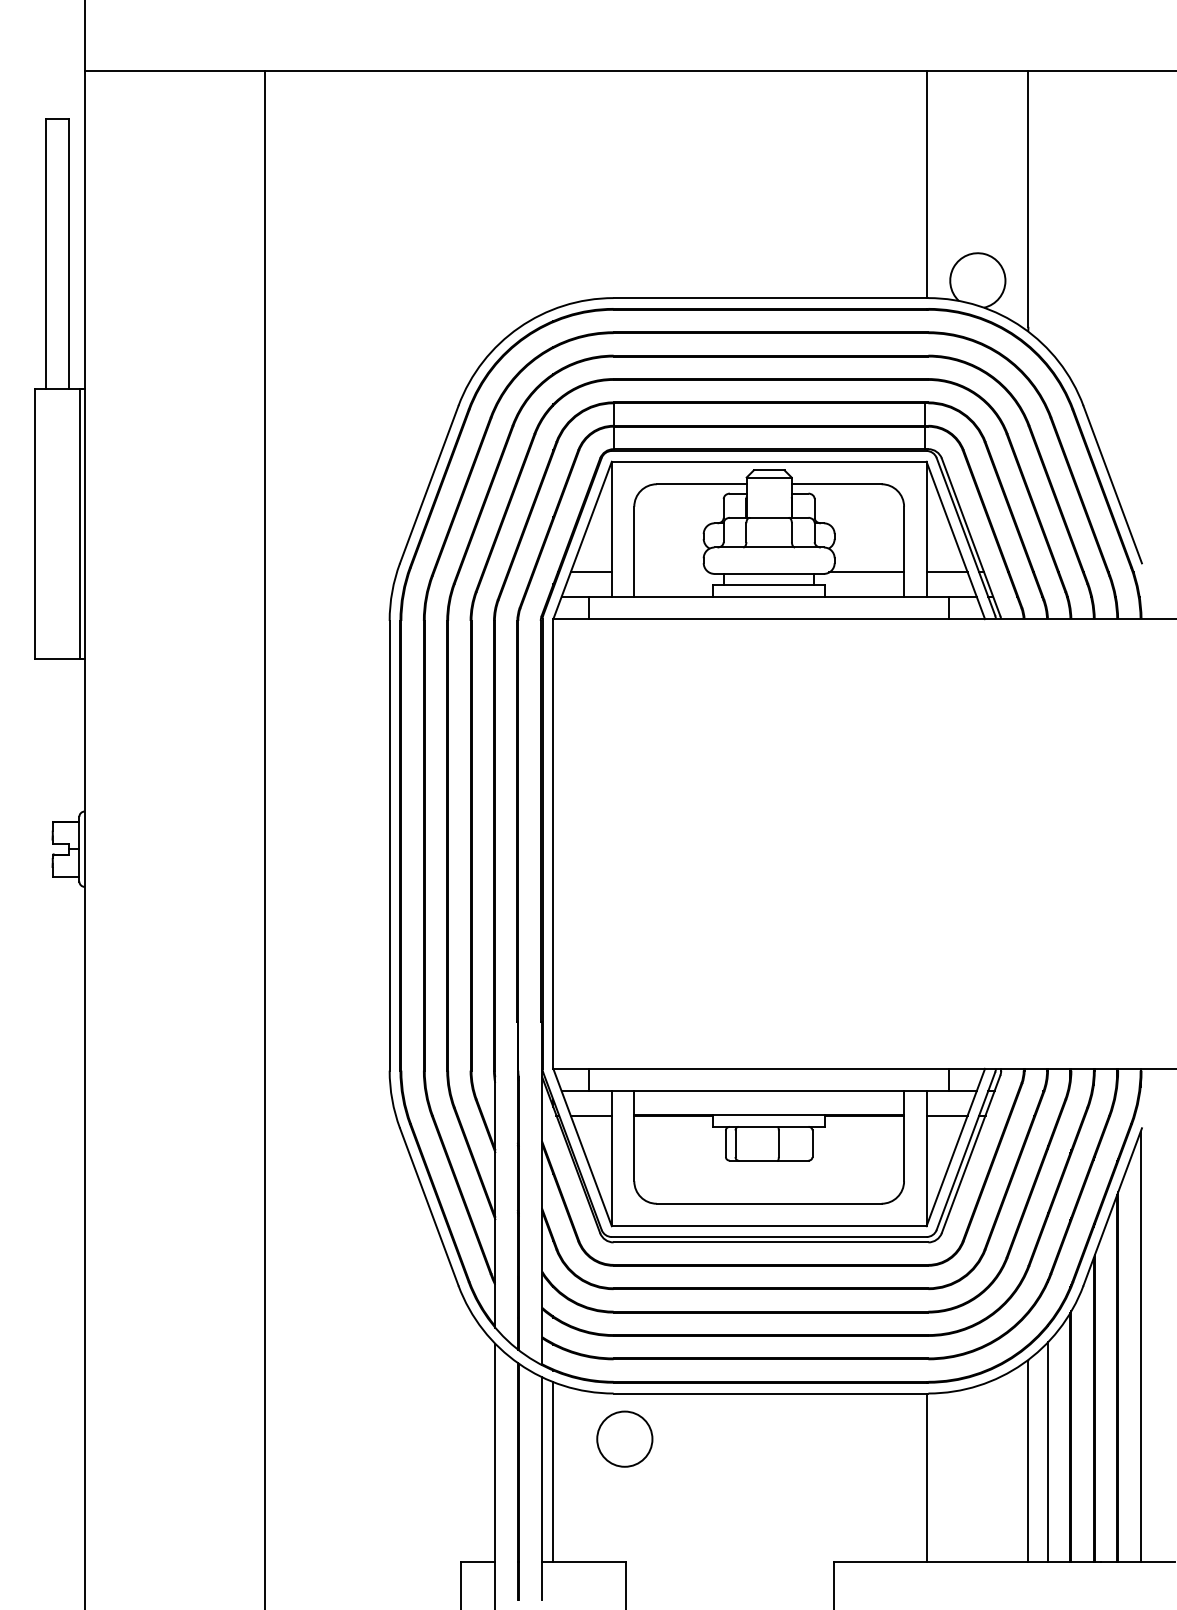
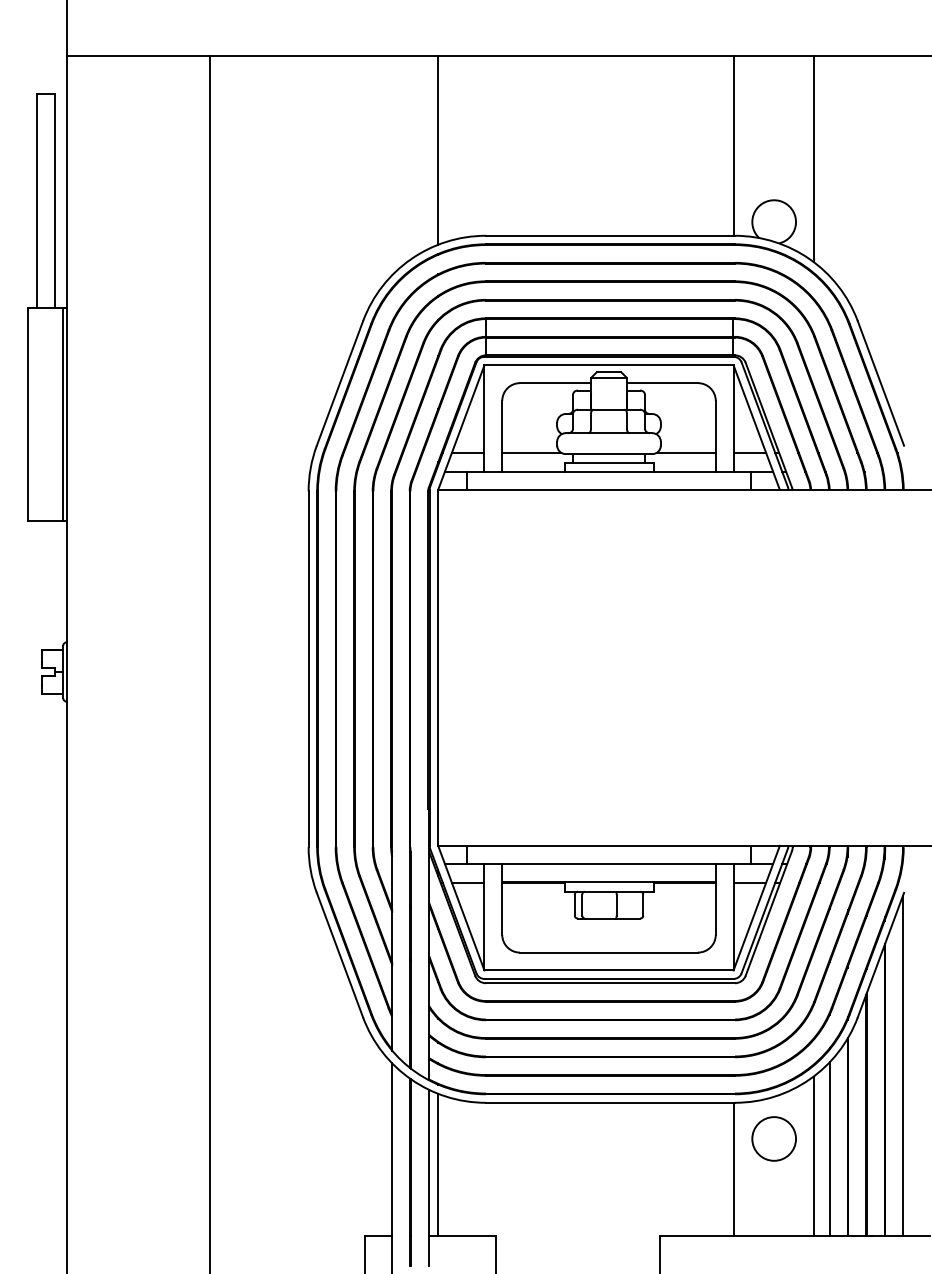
line: (553, 190) -> (438, 150), added
line: (671, 572) -> (531, 452), added
circle: (624, 1438) -> (773, 1138), moved

